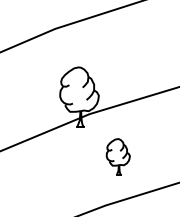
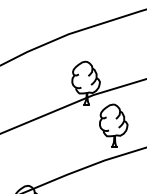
part: (117, 156) -> (113, 125), size x1.67

